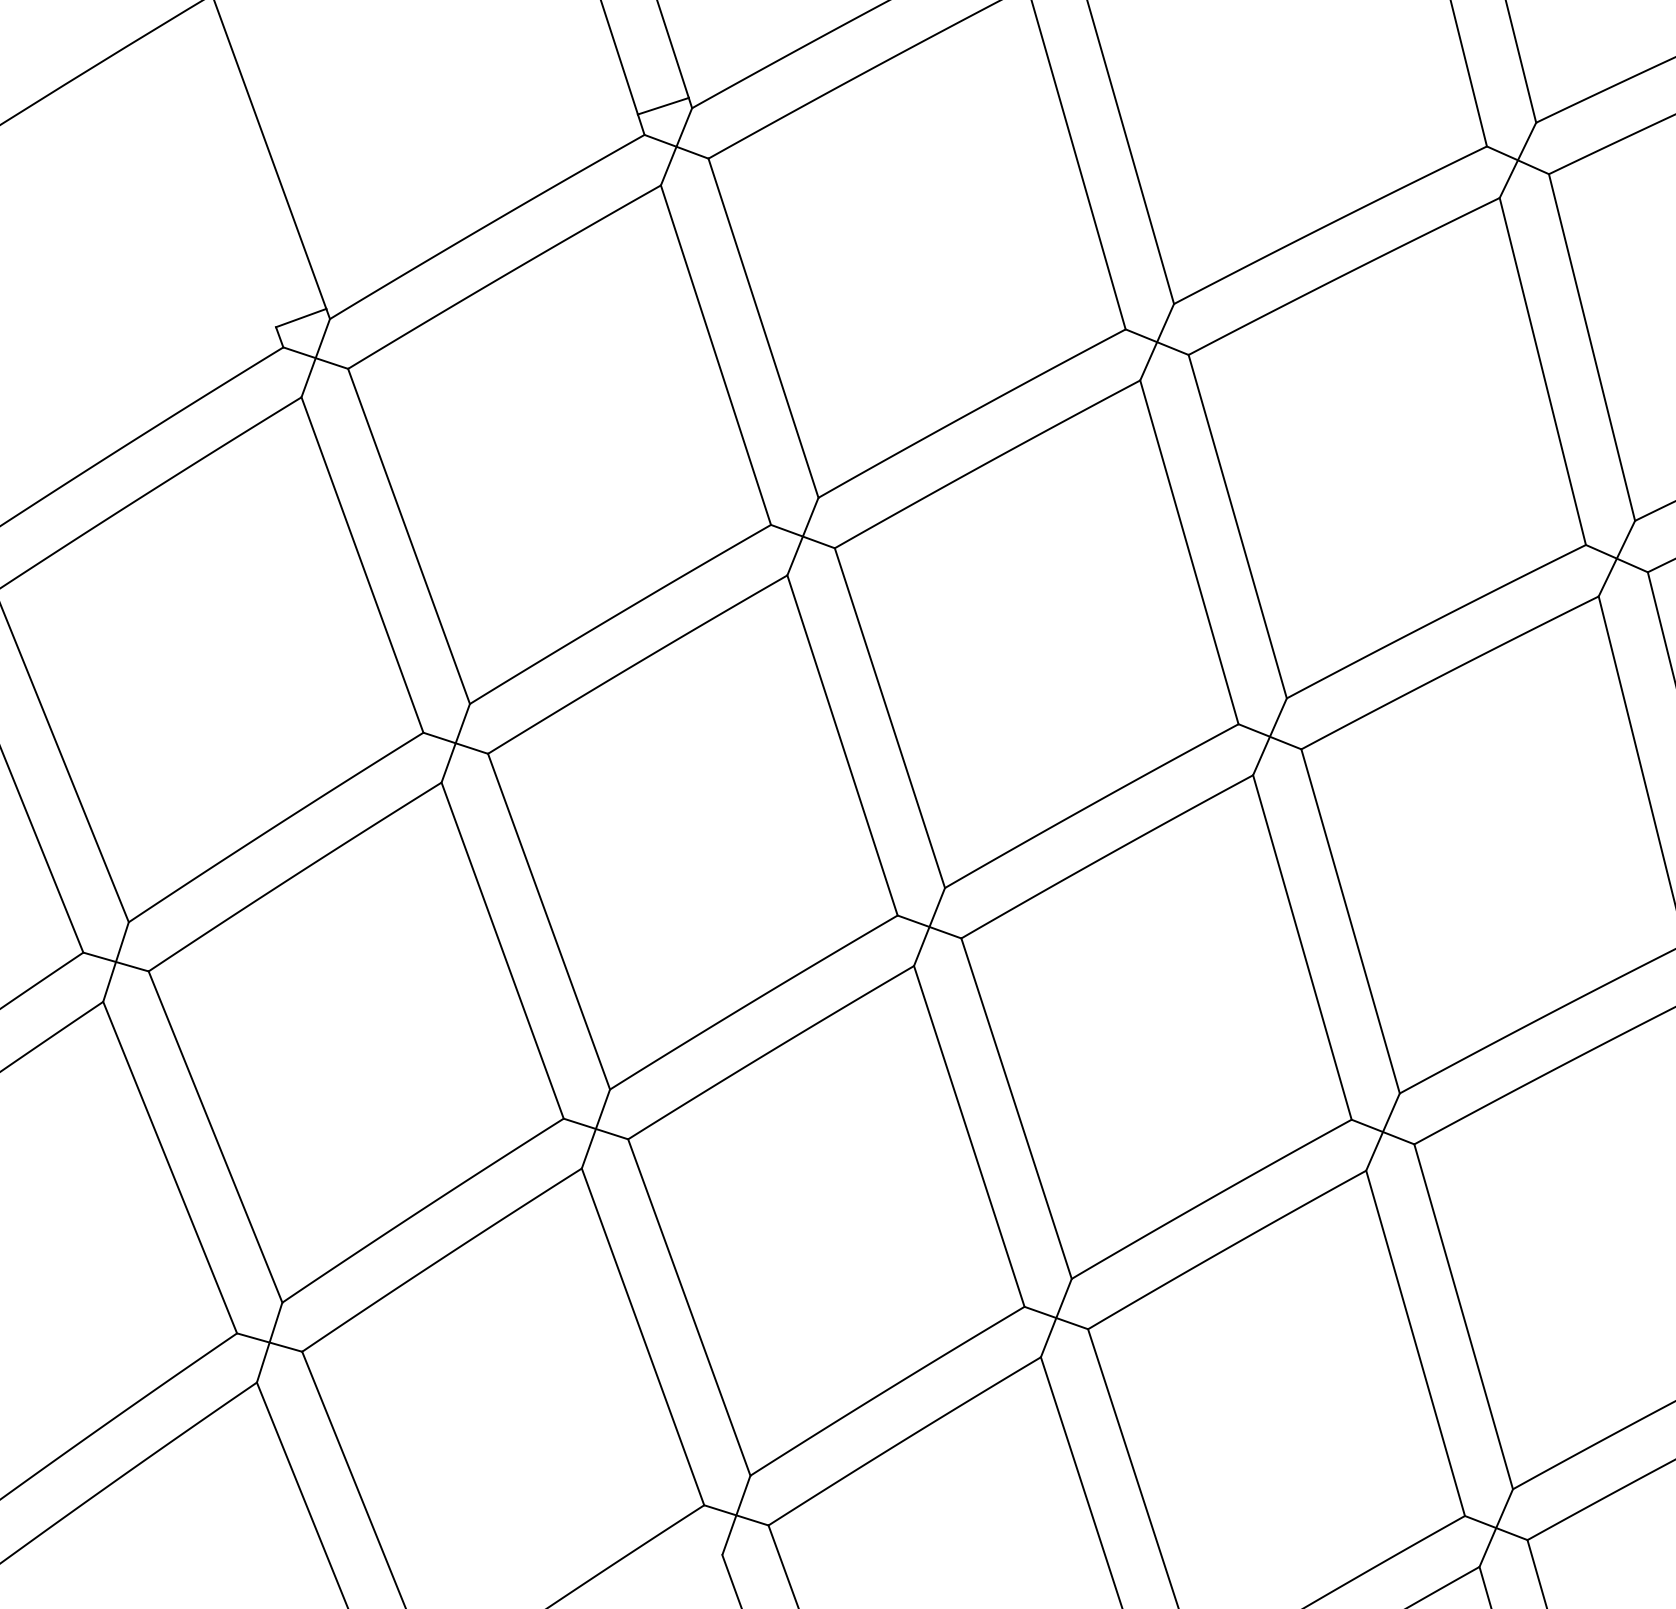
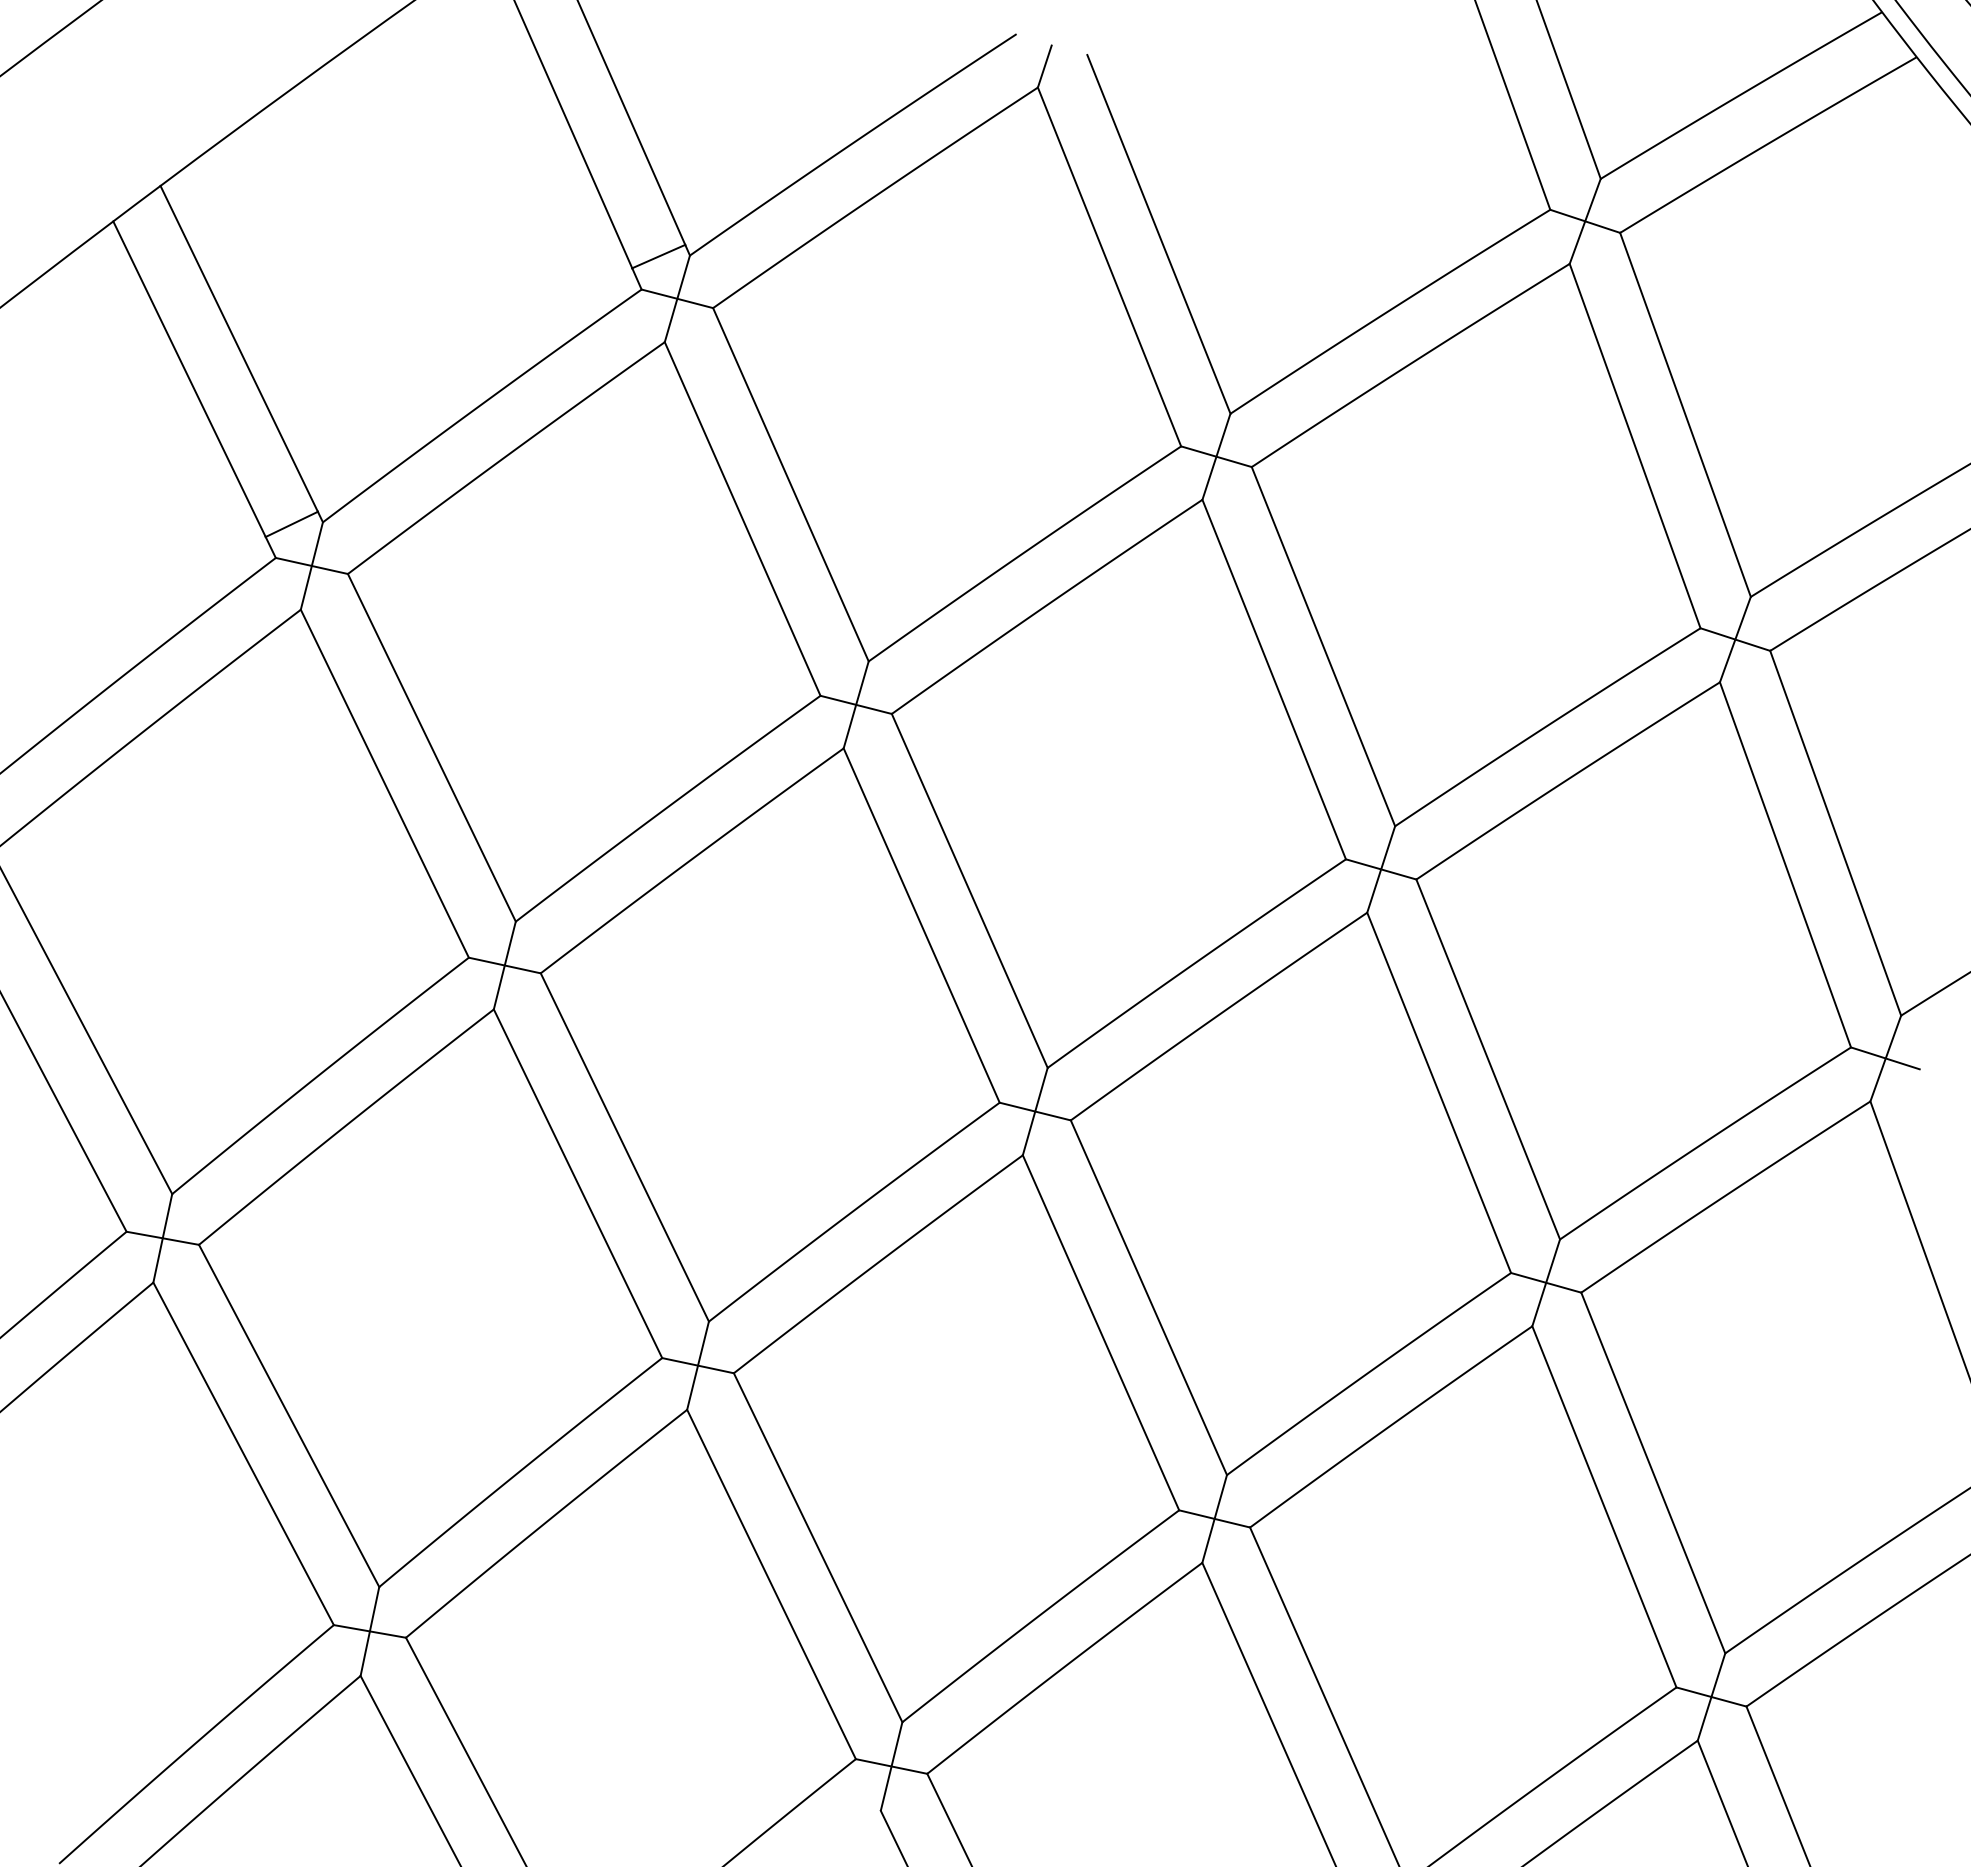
line: (220, 175) -> (189, 379), added

